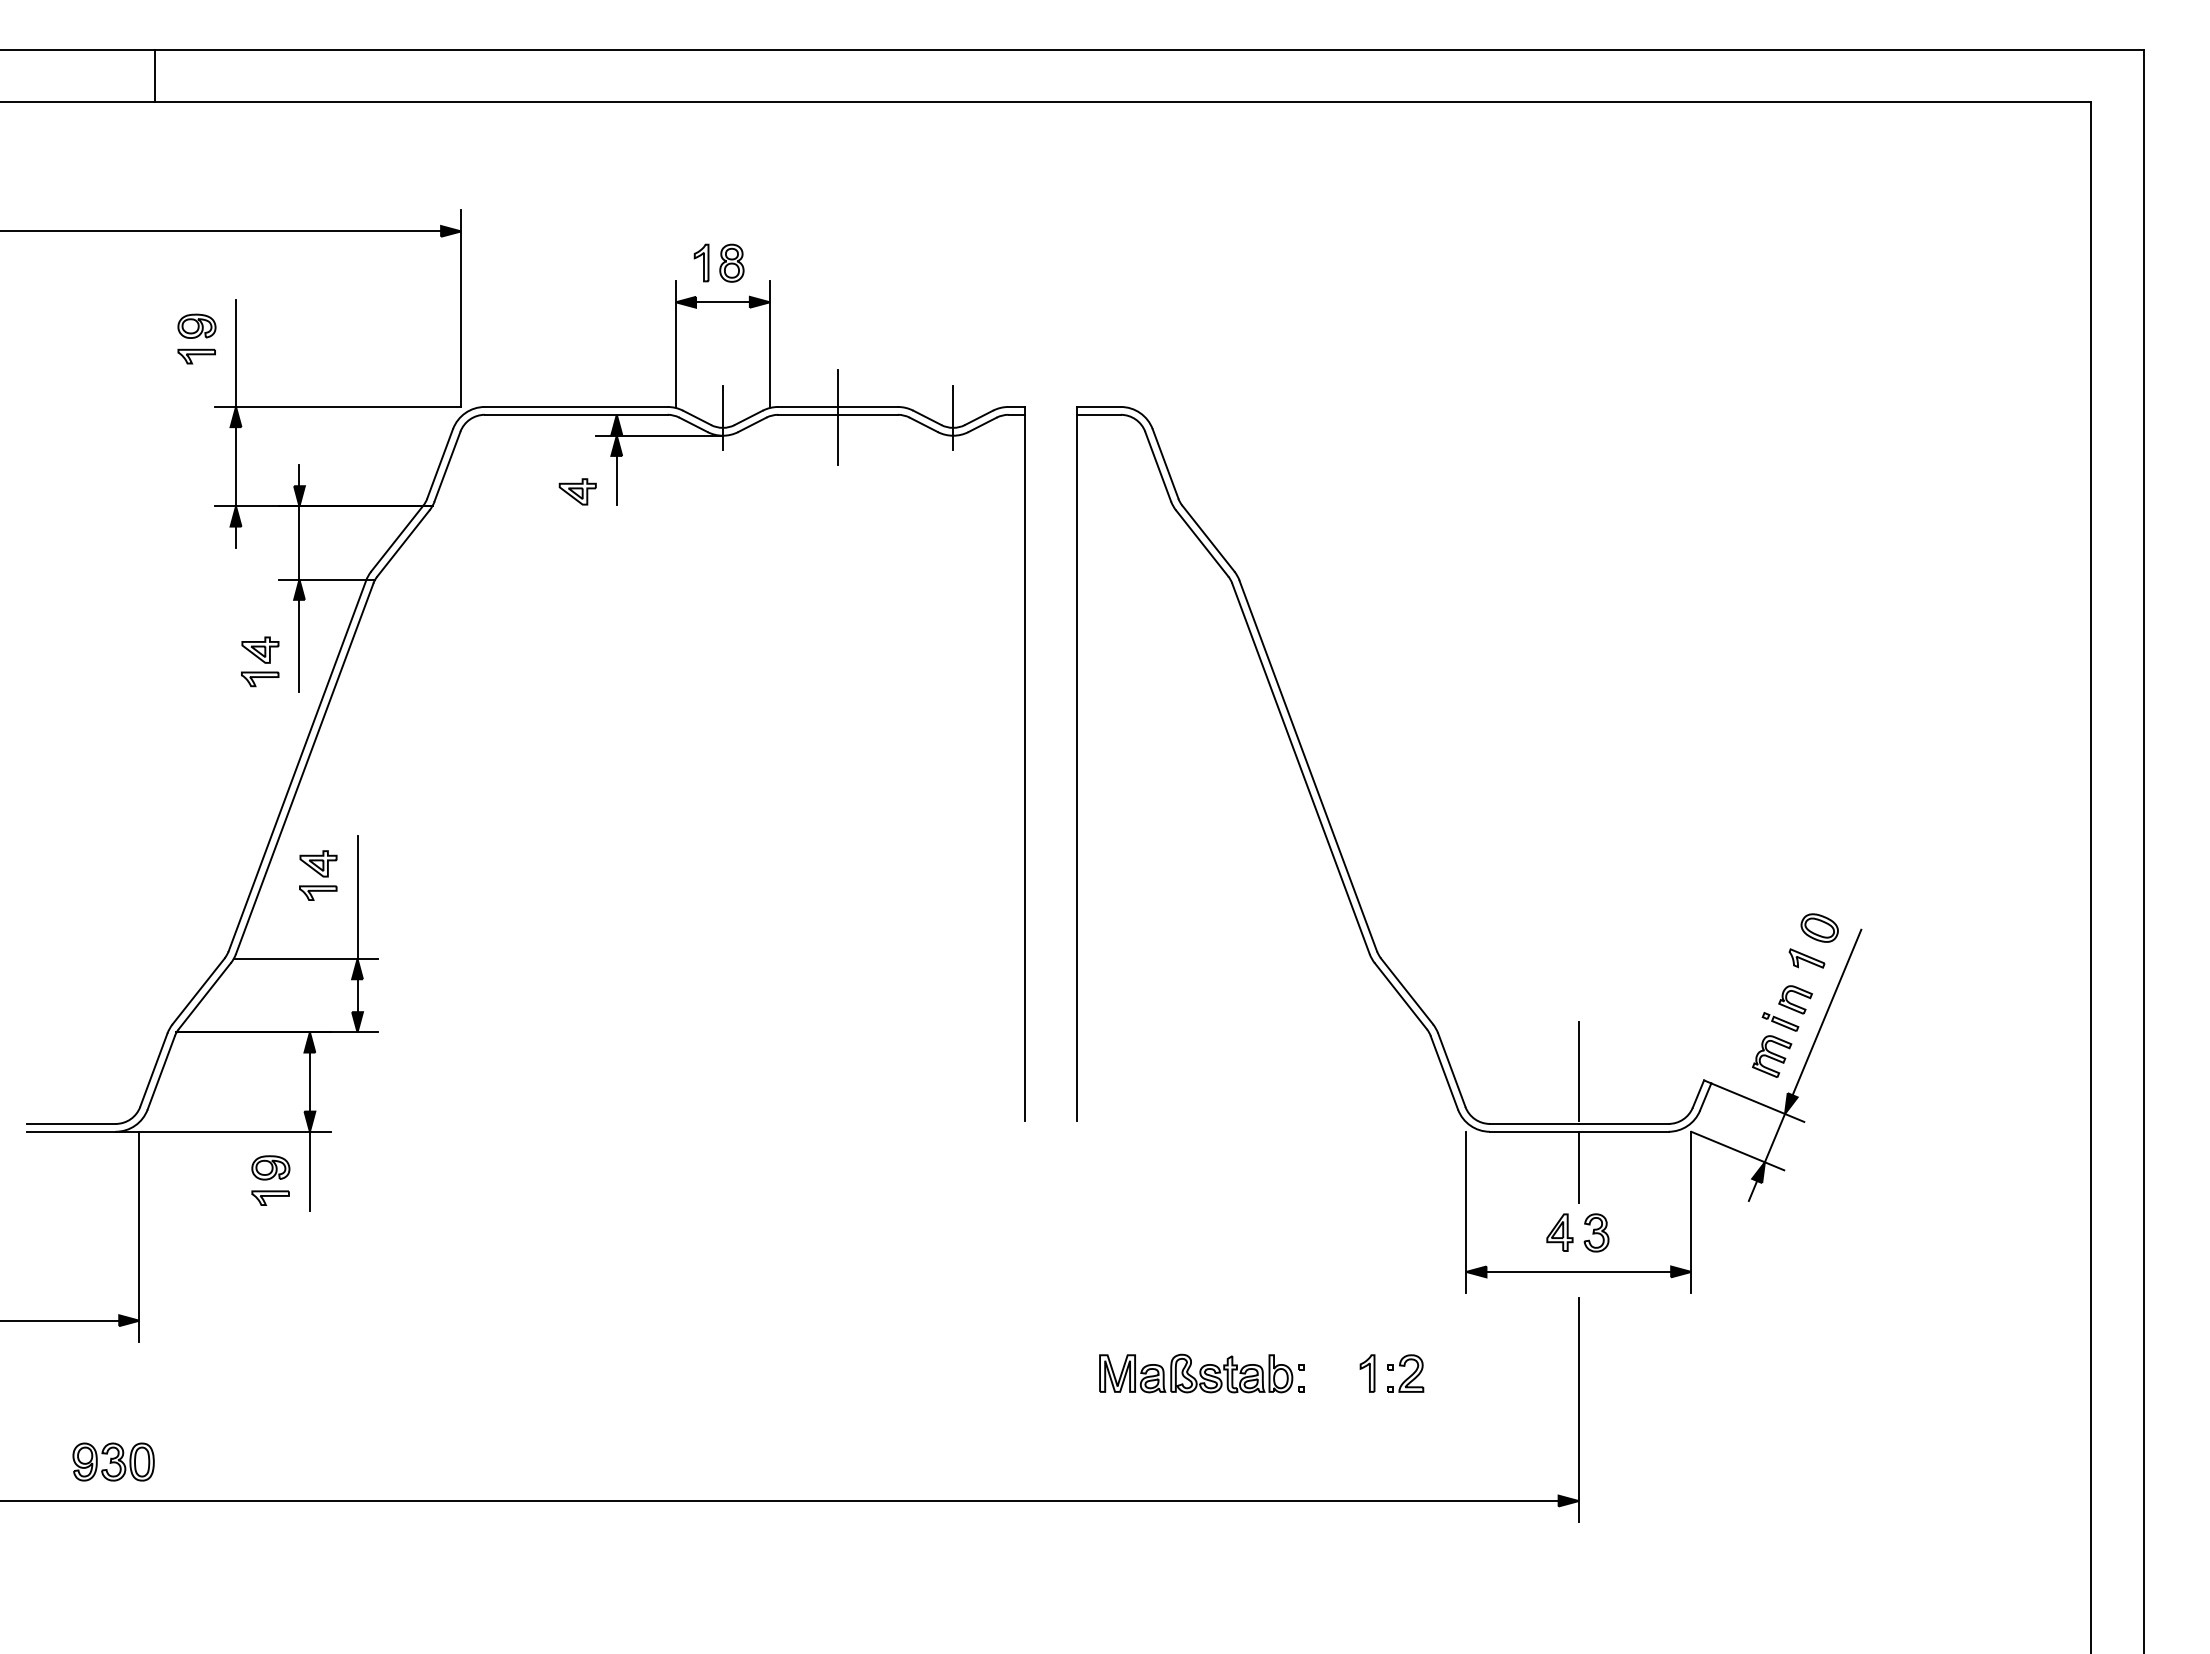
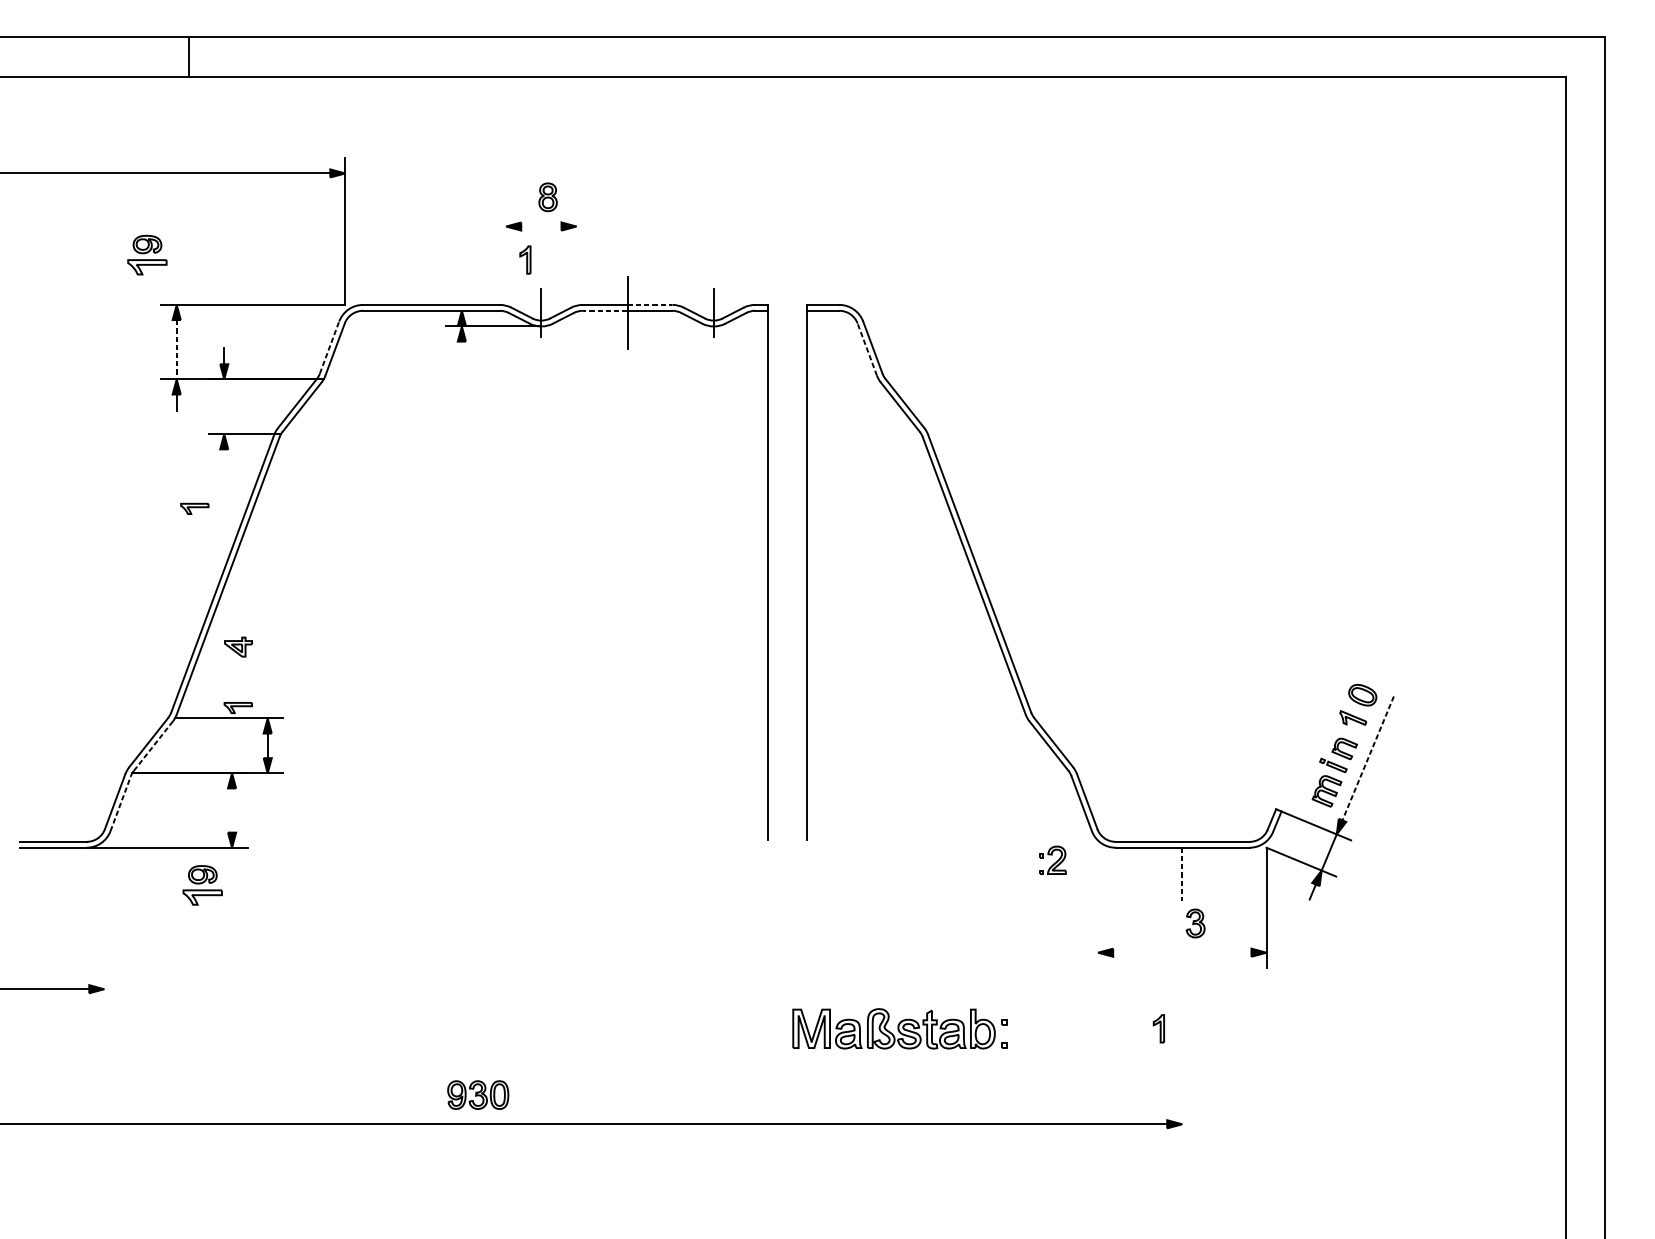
line: (155, 75) -> (189, 56), moved
part: (701, 262) -> (525, 259), moved
line: (722, 302) -> (541, 226), removed
line: (675, 343) -> (505, 257), removed
line: (770, 343) -> (576, 257), removed
line: (236, 352) -> (177, 264), removed
part: (196, 356) -> (147, 267), size x1.4
line: (867, 406) -> (649, 304), solid -> dashed
line: (808, 414) -> (605, 310), solid -> dashed
line: (440, 463) -> (329, 347), solid -> dashed
line: (236, 466) -> (177, 349), solid -> dashed
line: (1157, 466) -> (866, 349), solid -> dashed
line: (616, 480) -> (461, 360), removed
part: (577, 491) -> (432, 368), removed
line: (299, 542) -> (224, 406), removed
line: (299, 645) -> (224, 483), removed
part: (260, 649) -> (195, 486), removed
part: (318, 892) -> (238, 707), moved
line: (357, 897) -> (267, 672), removed
line: (204, 996) -> (153, 746), solid -> dashed
line: (1826, 1012) -> (1367, 758), solid -> dashed
line: (1578, 1071) -> (1182, 802), removed
line: (161, 1072) -> (120, 803), solid -> dashed
line: (309, 1081) -> (231, 810), removed
line: (1578, 1167) -> (1182, 874), solid -> dashed
line: (309, 1170) -> (231, 876), removed
part: (270, 1197) -> (202, 896), size x1.4
line: (1466, 1211) -> (1098, 907), removed
part: (1559, 1232) -> (1167, 923), removed
line: (139, 1236) -> (104, 926), removed
line: (1578, 1271) -> (1182, 952), removed
part: (1201, 1373) -> (899, 1028), size x1.4
part: (1367, 1373) -> (1158, 1028), moved
part: (1405, 1373) -> (1052, 860), moved
line: (1578, 1409) -> (1182, 1055), removed
part: (113, 1461) -> (478, 1094), moved

